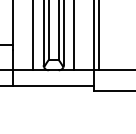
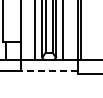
line: (54, 85) -> (49, 70), solid -> dashed

